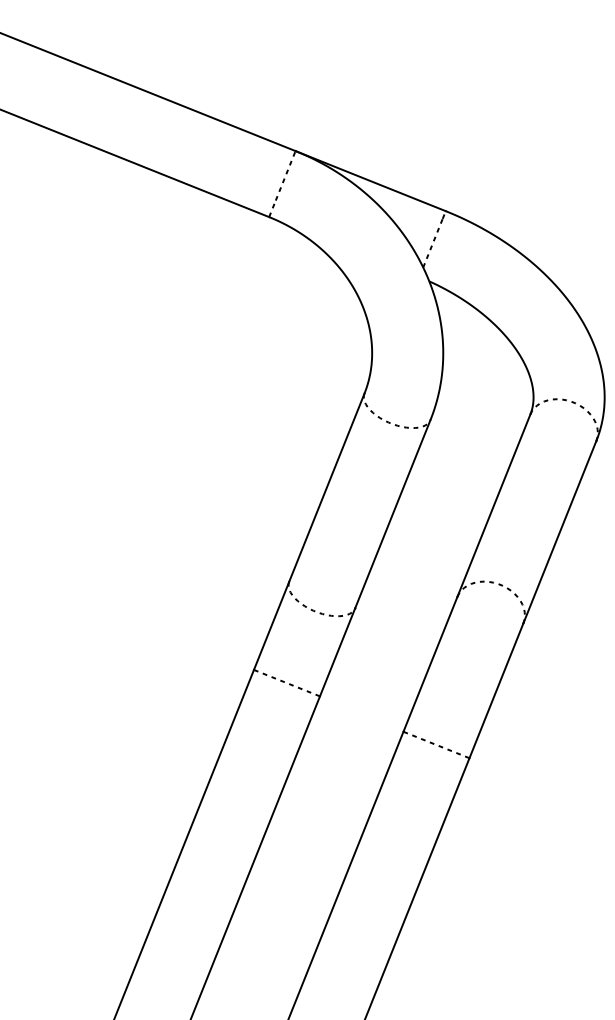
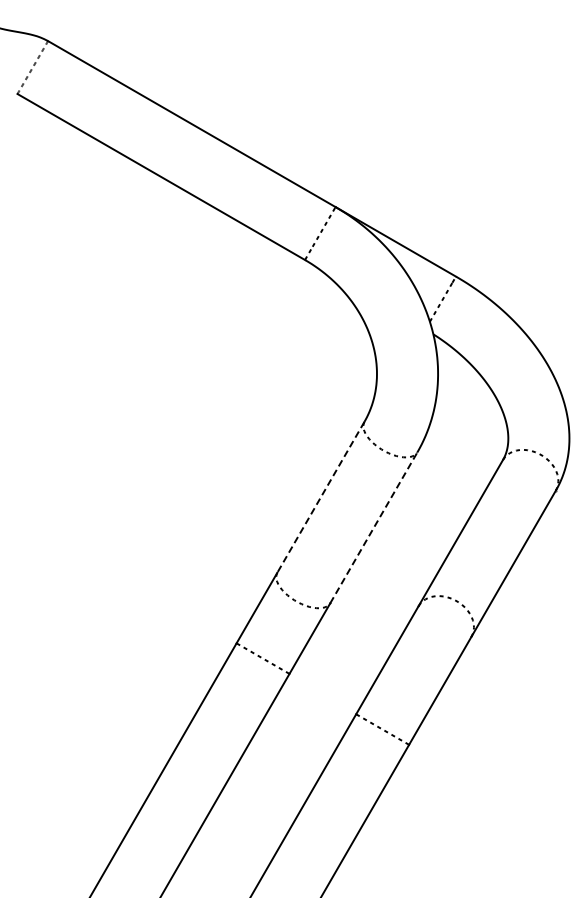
line: (326, 488) -> (320, 497), solid -> dashed
line: (393, 513) -> (374, 527), solid -> dashed

